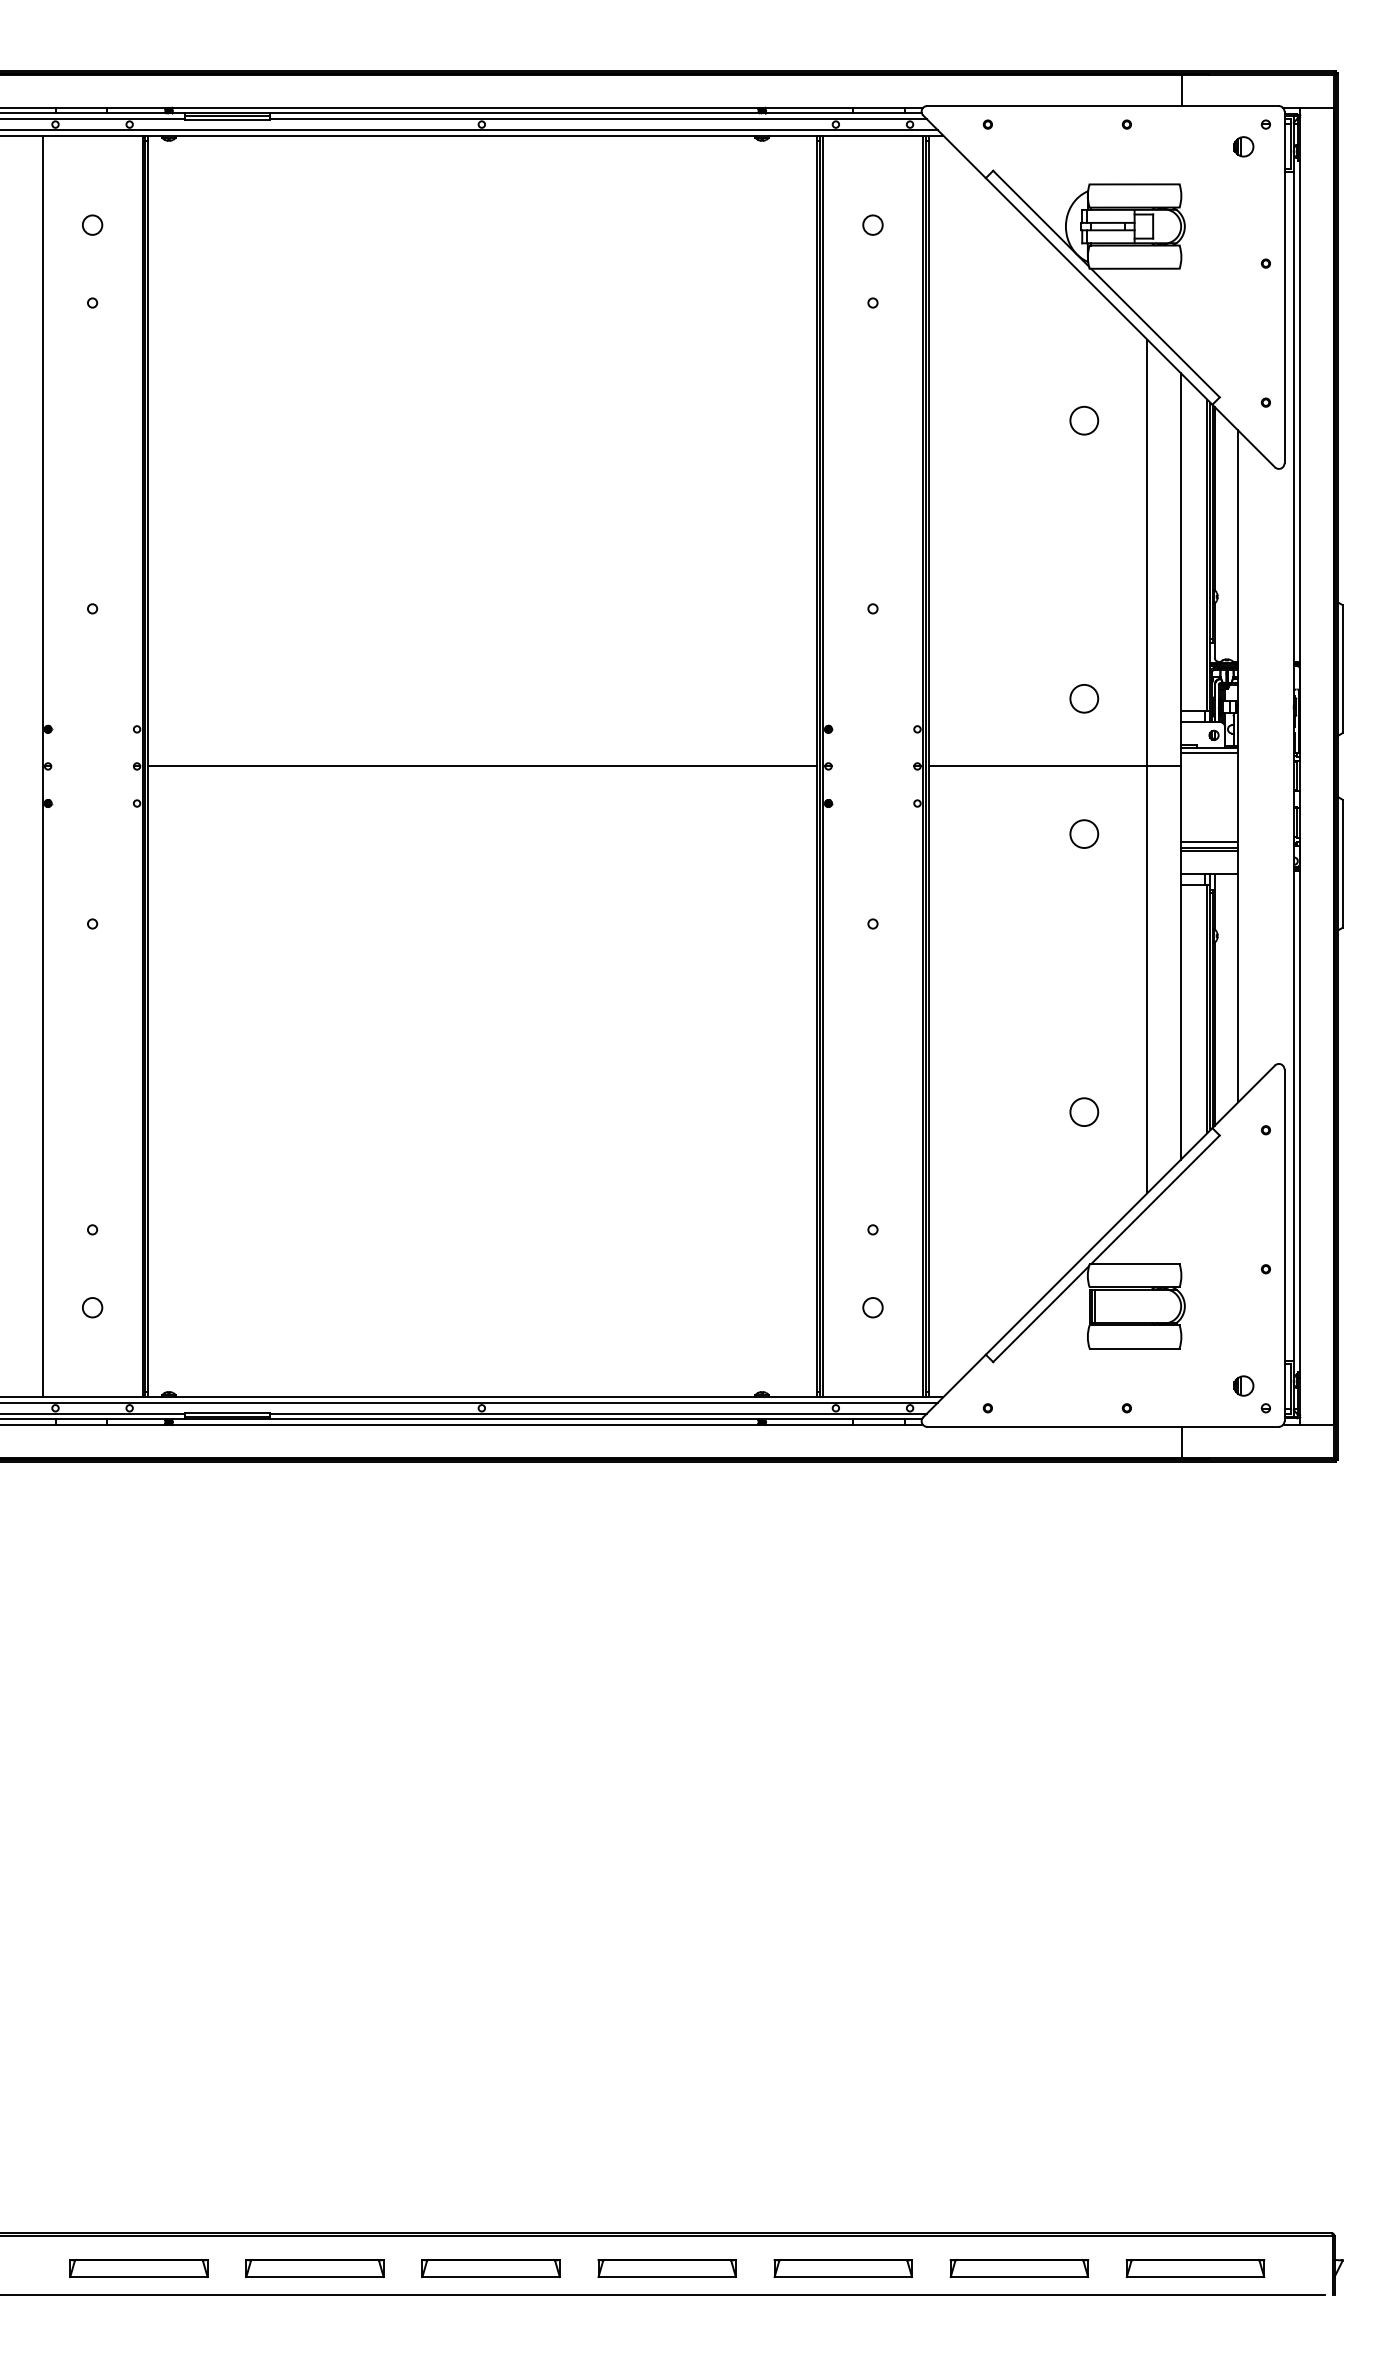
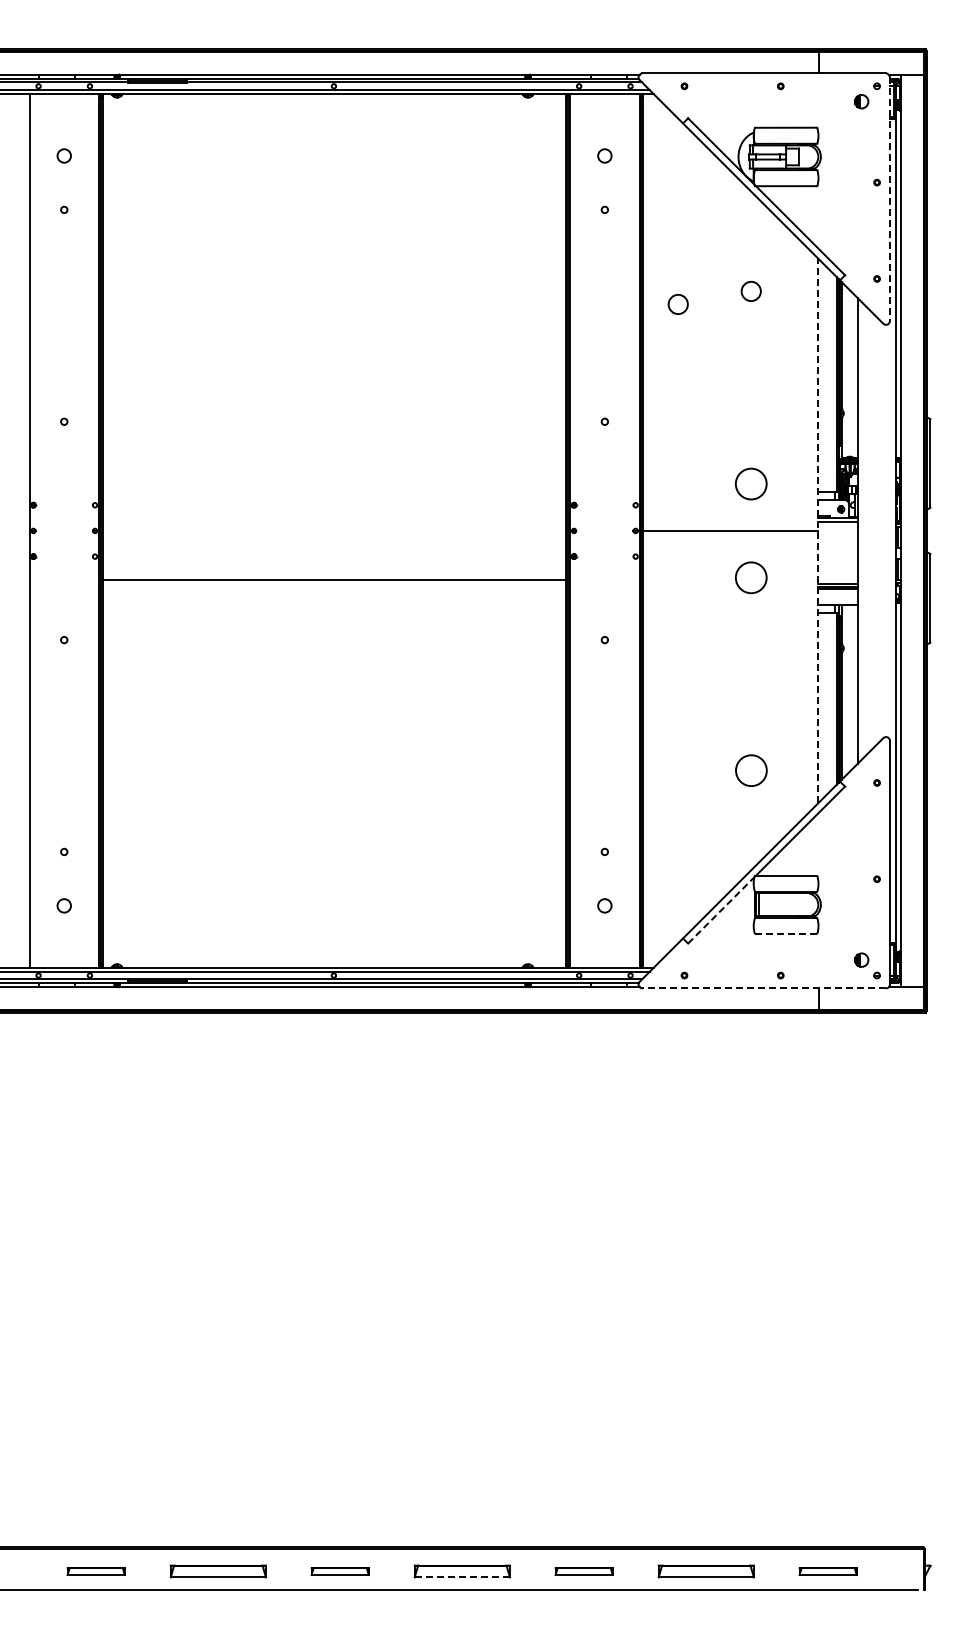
line: (1283, 287) -> (889, 199), solid -> dashed
circle: (977, 439) -> (677, 304), added
circle: (1083, 697) -> (750, 483), size x1.6
line: (482, 765) -> (334, 579), moved
line: (1146, 765) -> (794, 530), removed
line: (1181, 765) -> (818, 530), solid -> dashed
circle: (1083, 833) -> (750, 577), size x1.6
circle: (1083, 1110) -> (750, 769), size x1.6
line: (1041, 1314) -> (721, 910), solid -> dashed
line: (1135, 1349) -> (786, 934), solid -> dashed
line: (1103, 1426) -> (764, 988), solid -> dashed
part: (137, 2268) -> (95, 1571), size x0.6
part: (489, 2268) -> (339, 1571), size x0.6
part: (842, 2268) -> (583, 1571), size x0.6
part: (1194, 2268) -> (827, 1571), size x0.6
line: (667, 2277) -> (462, 1577), solid -> dashed

